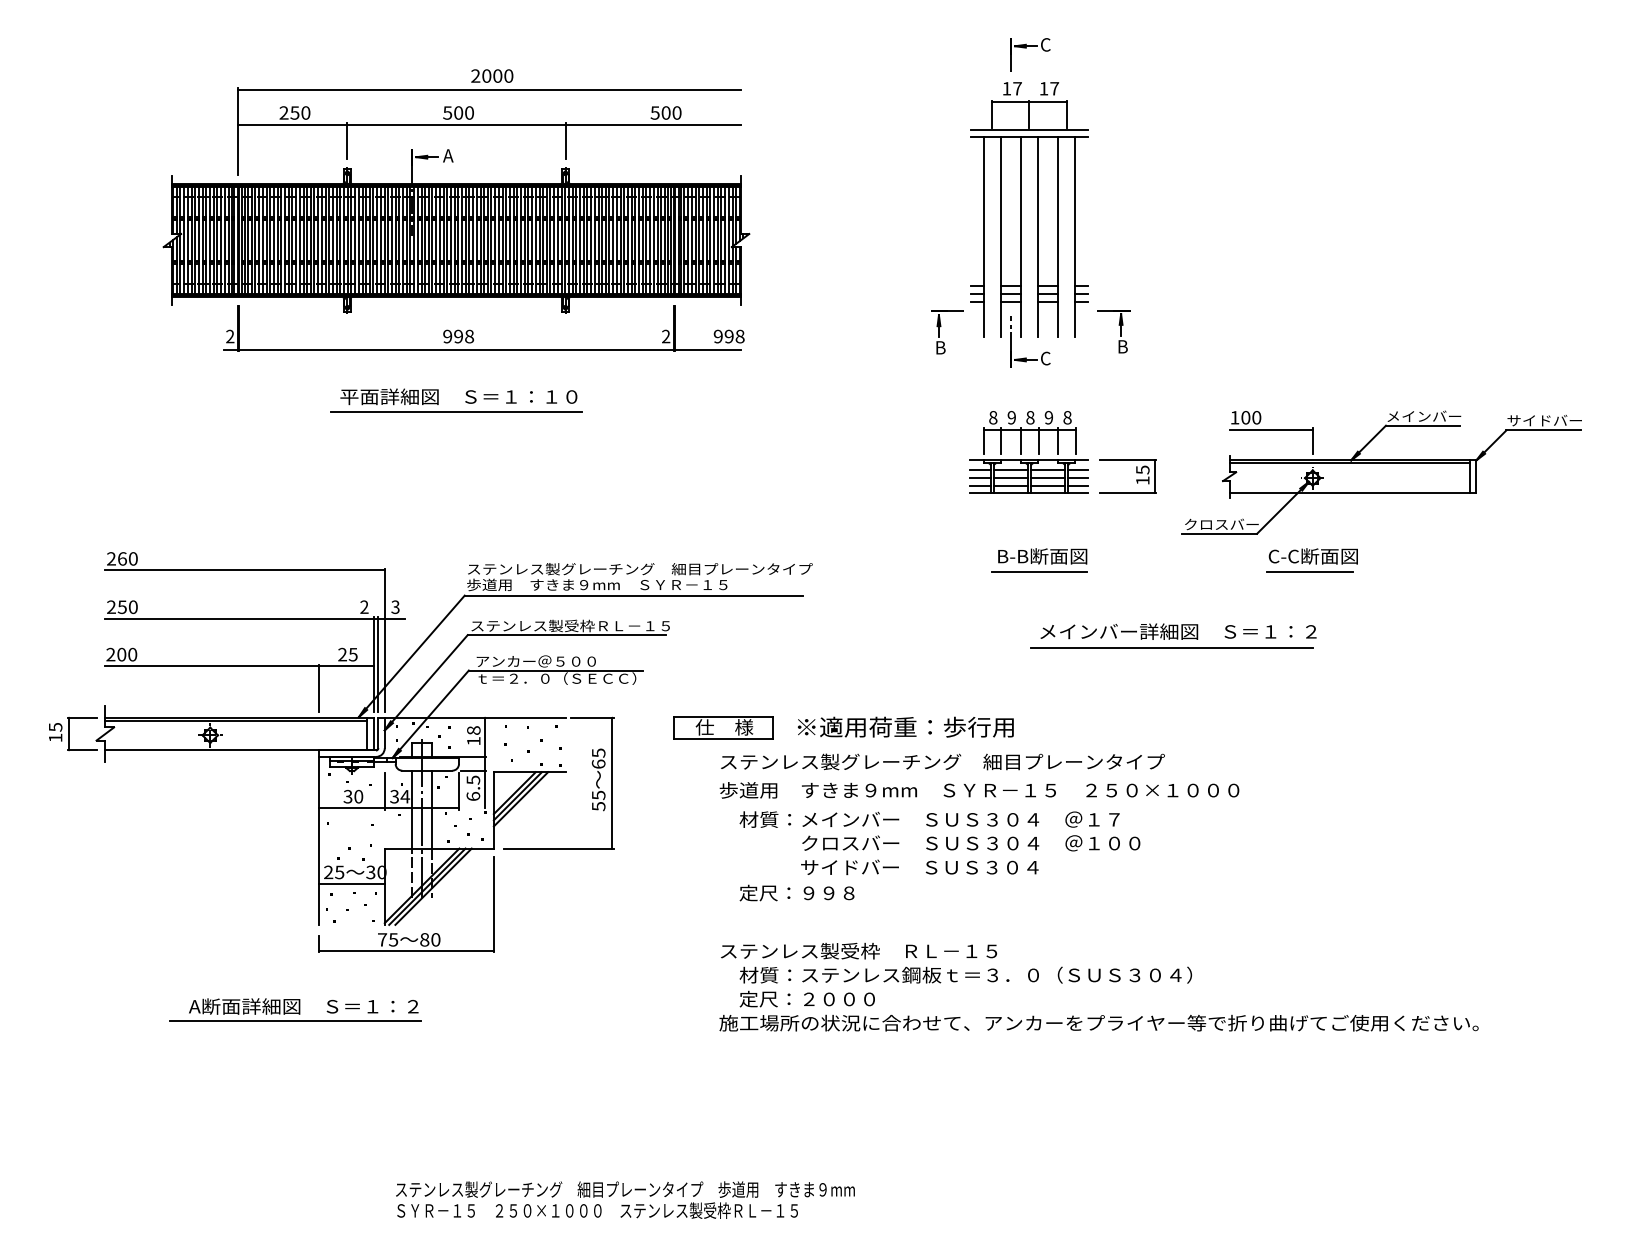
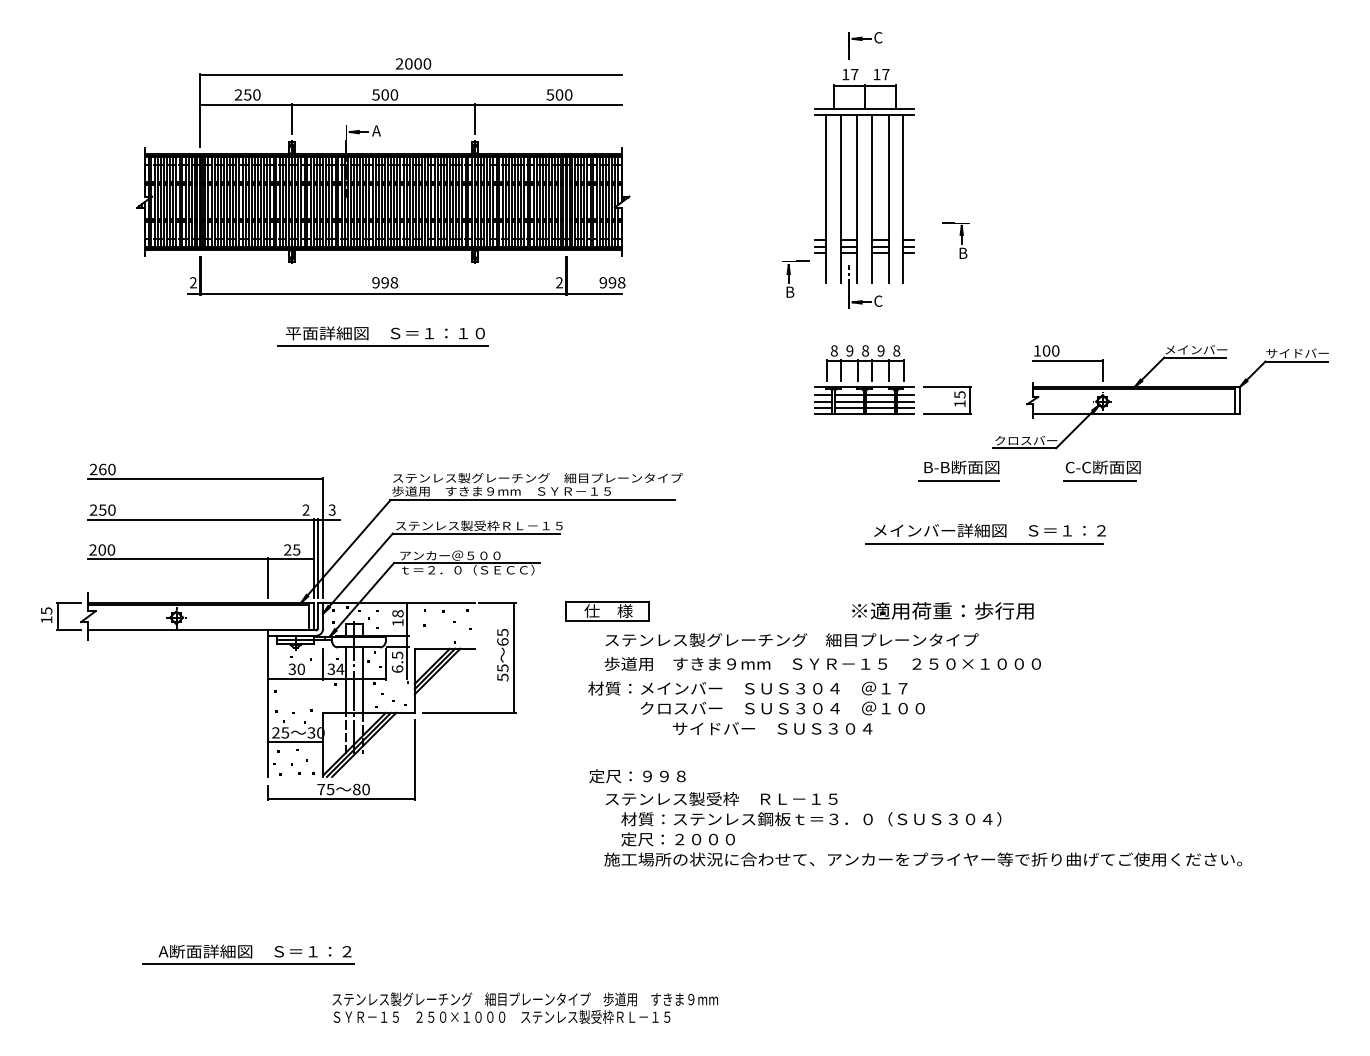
part: (1113, 331) -> (955, 240), moved
part: (1038, 560) -> (958, 470), moved
text: (905, 726) -> (942, 610), moved
text: (939, 831) -> (756, 698), moved
text: (797, 893) -> (637, 776), moved
part: (295, 1010) -> (248, 954), moved

